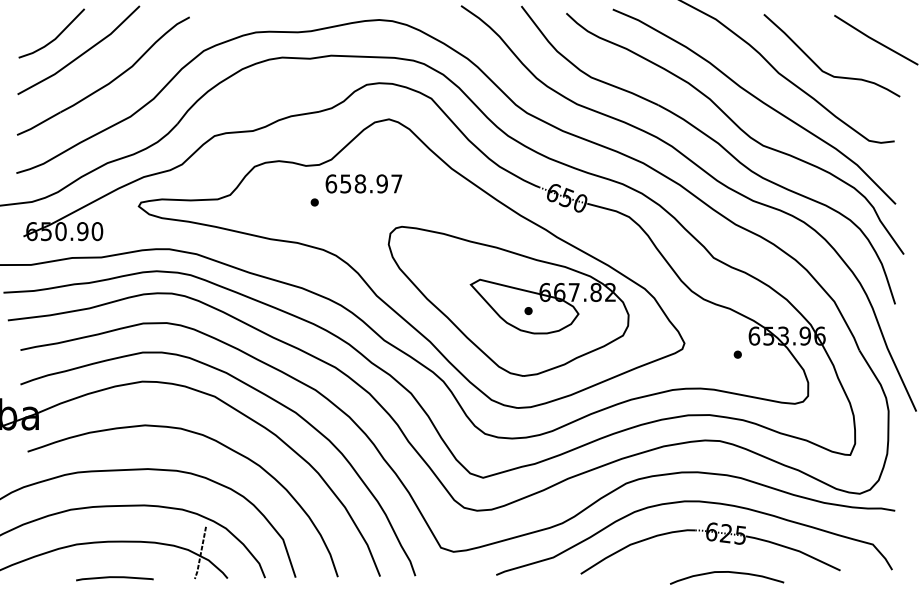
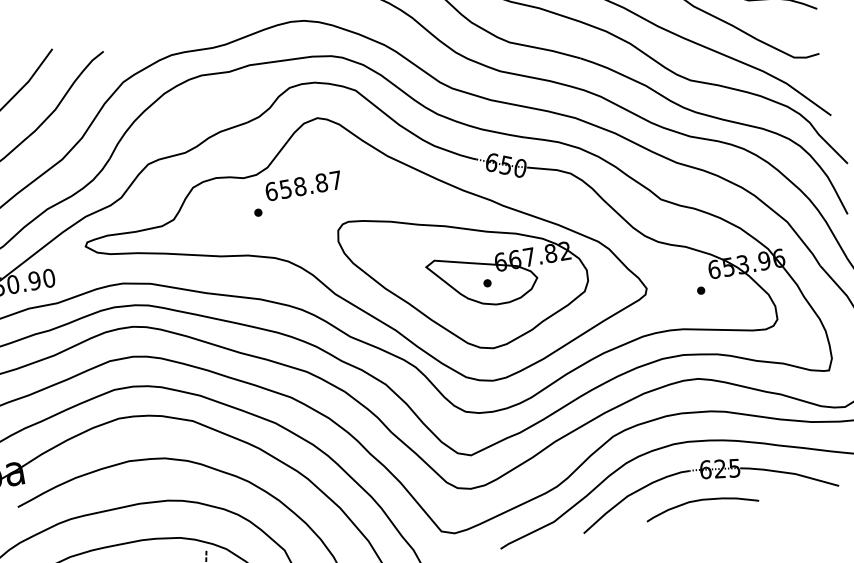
text: (381, 183) -> (320, 182), 658.97 -> 658.87
curve: (727, 572) -> (701, 500), moved

